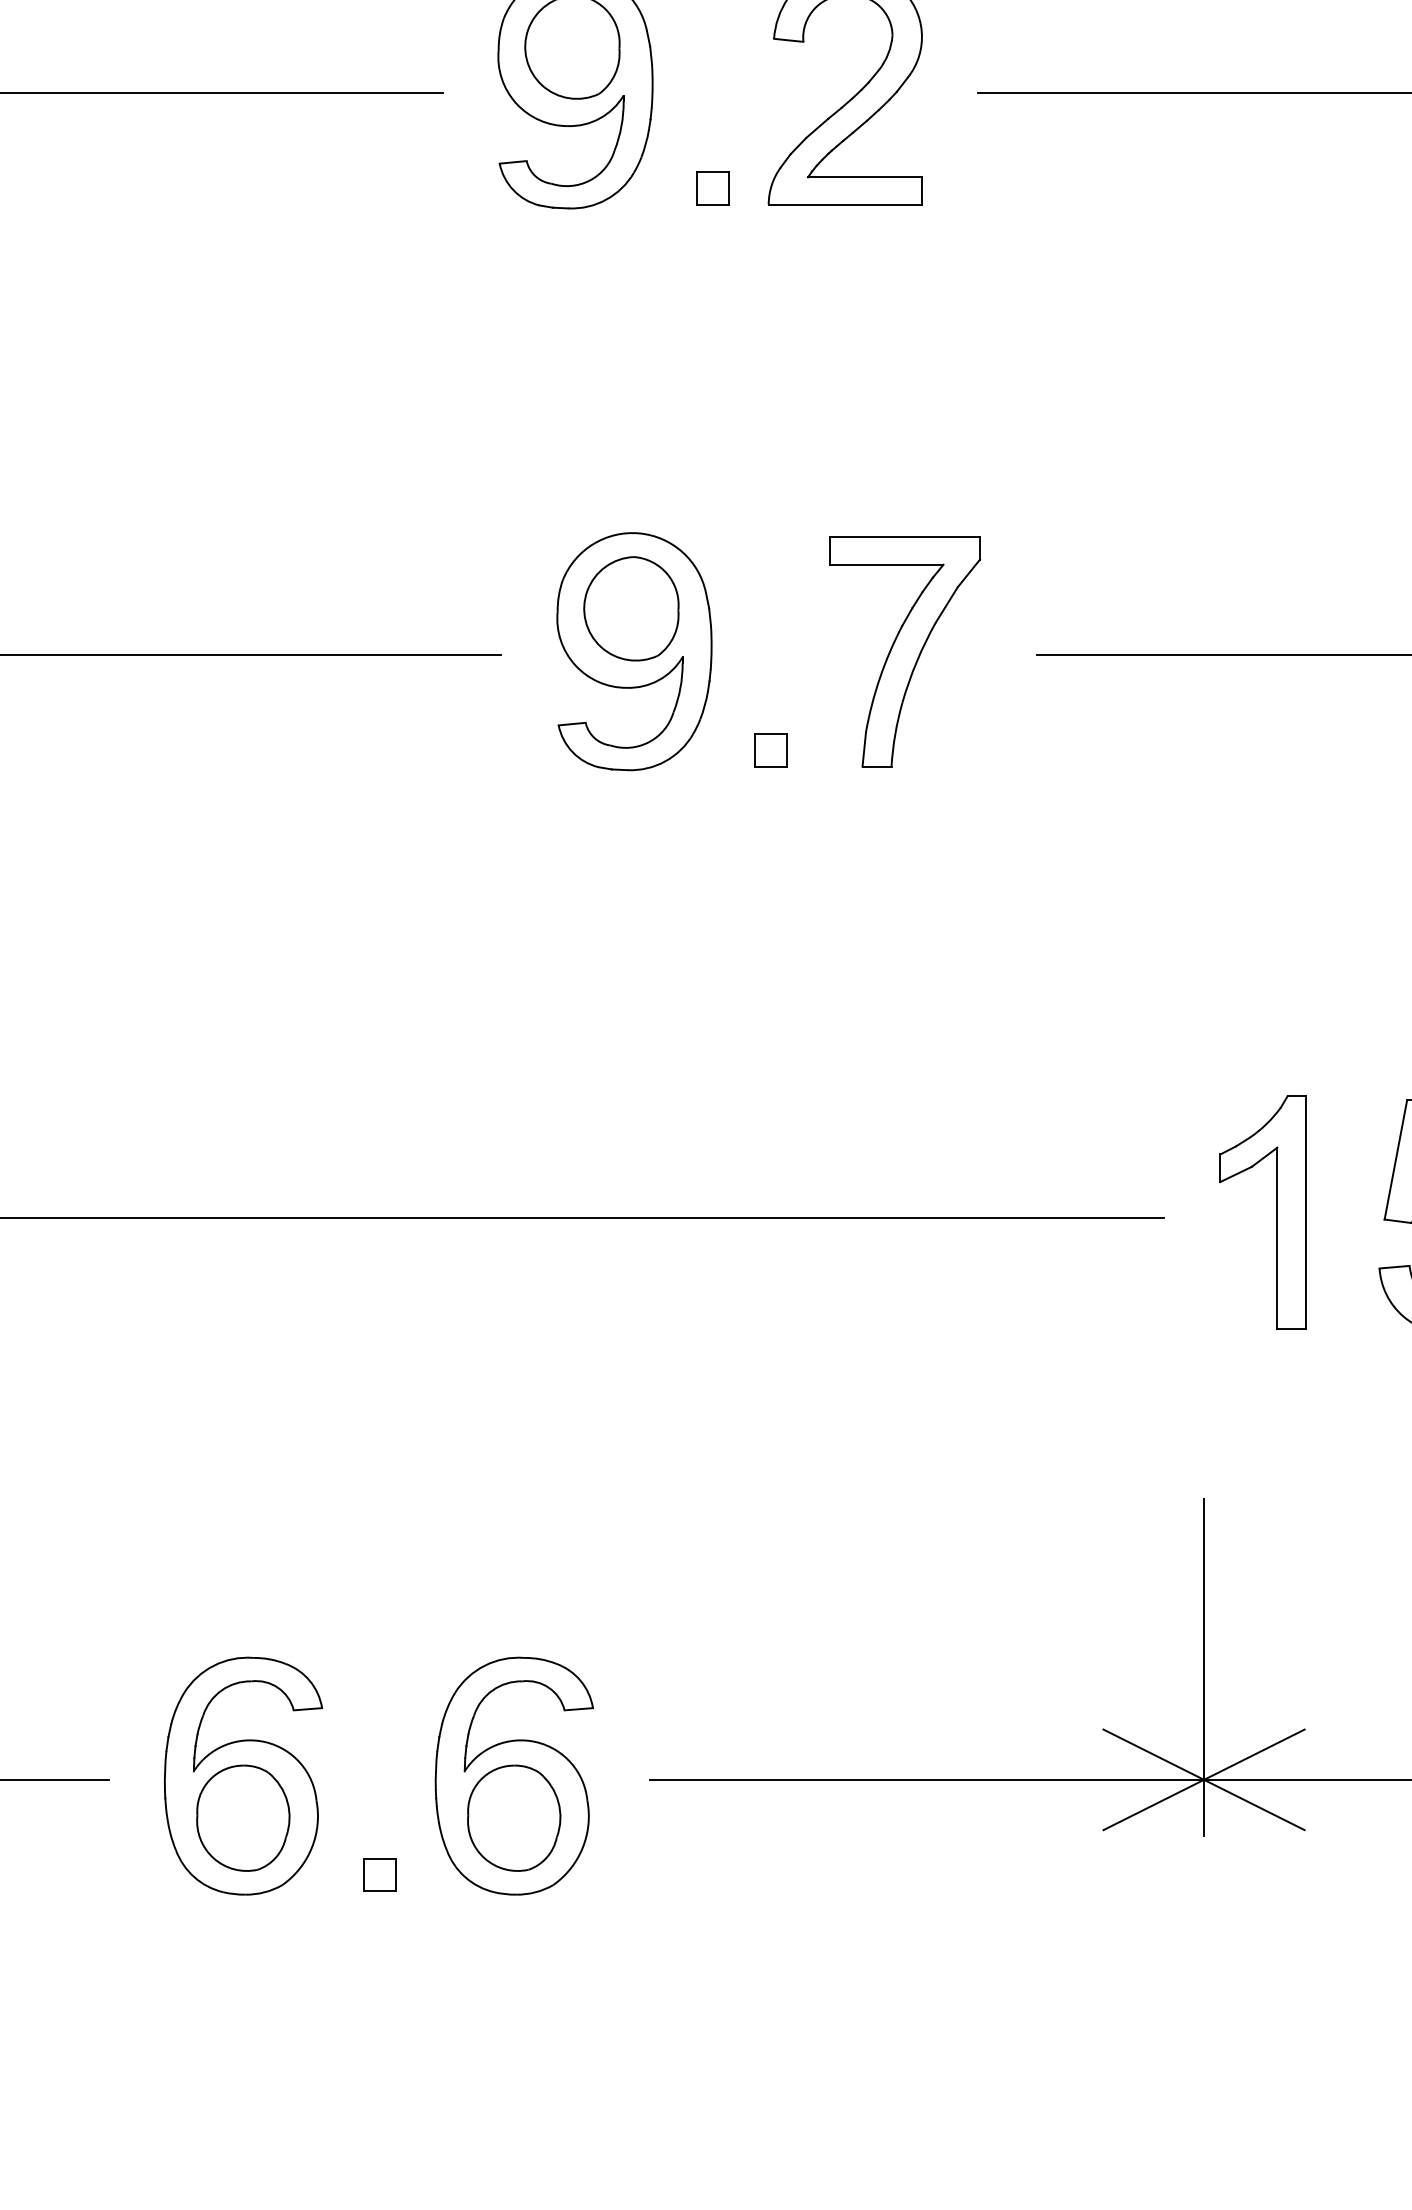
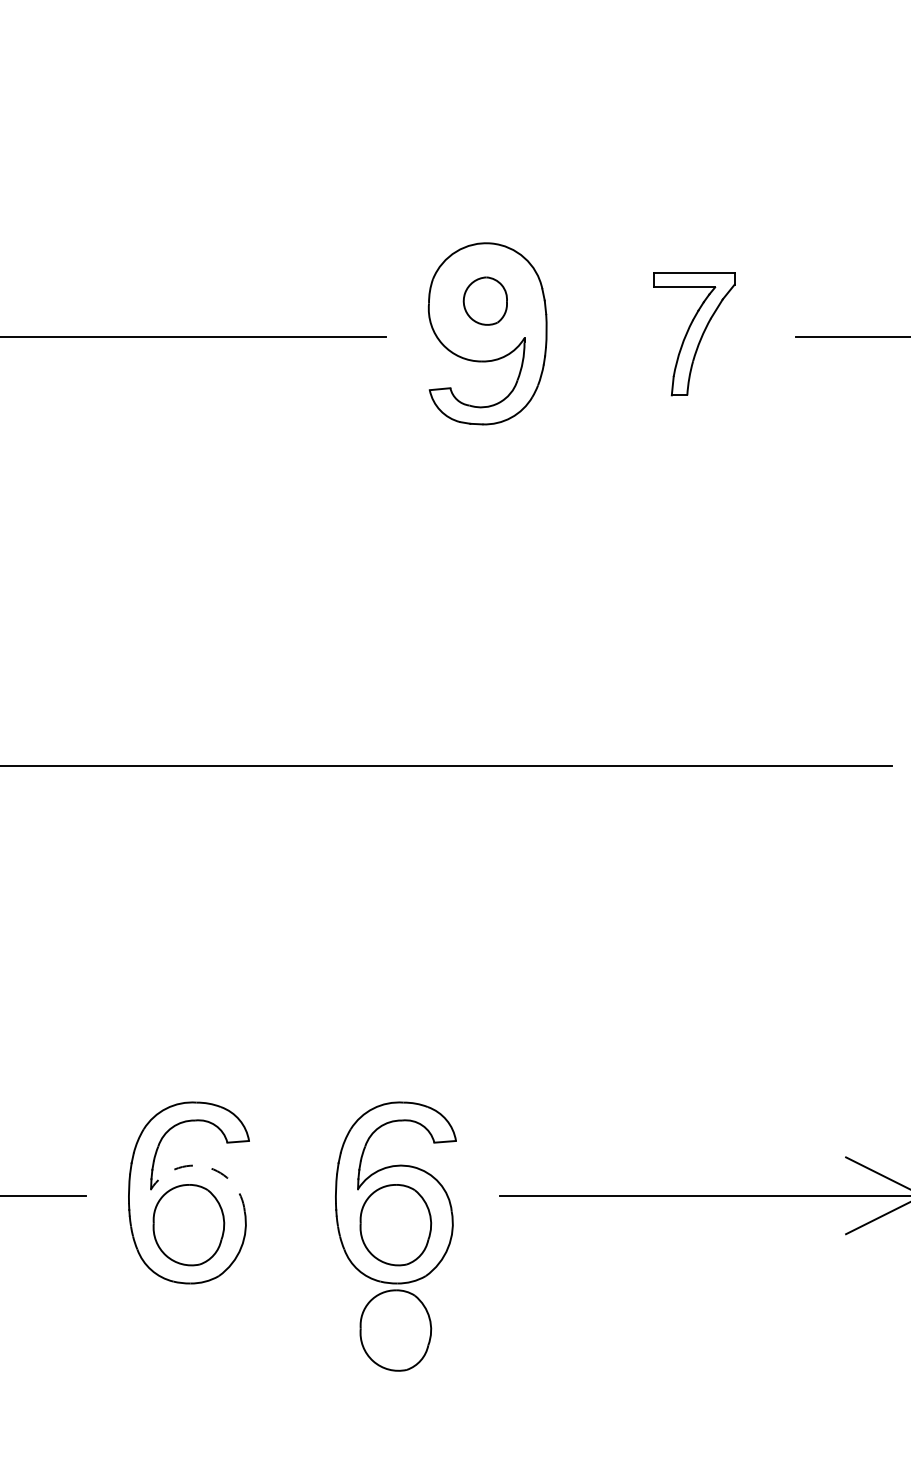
part: (631, 608) -> (485, 300), size x0.6
part: (905, 651) -> (694, 333), size x0.7
part: (770, 750) -> (591, 409), removed
arc: (265, 1742) -> (205, 1167), solid -> dashed
part: (379, 1874) -> (292, 1268), removed
part: (514, 1955) -> (396, 1329), added

